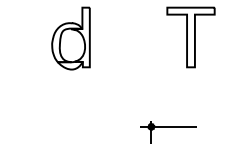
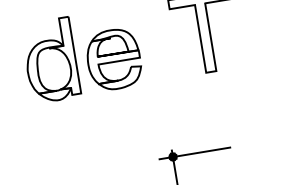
part: (118, 45) -> (113, 59), added

